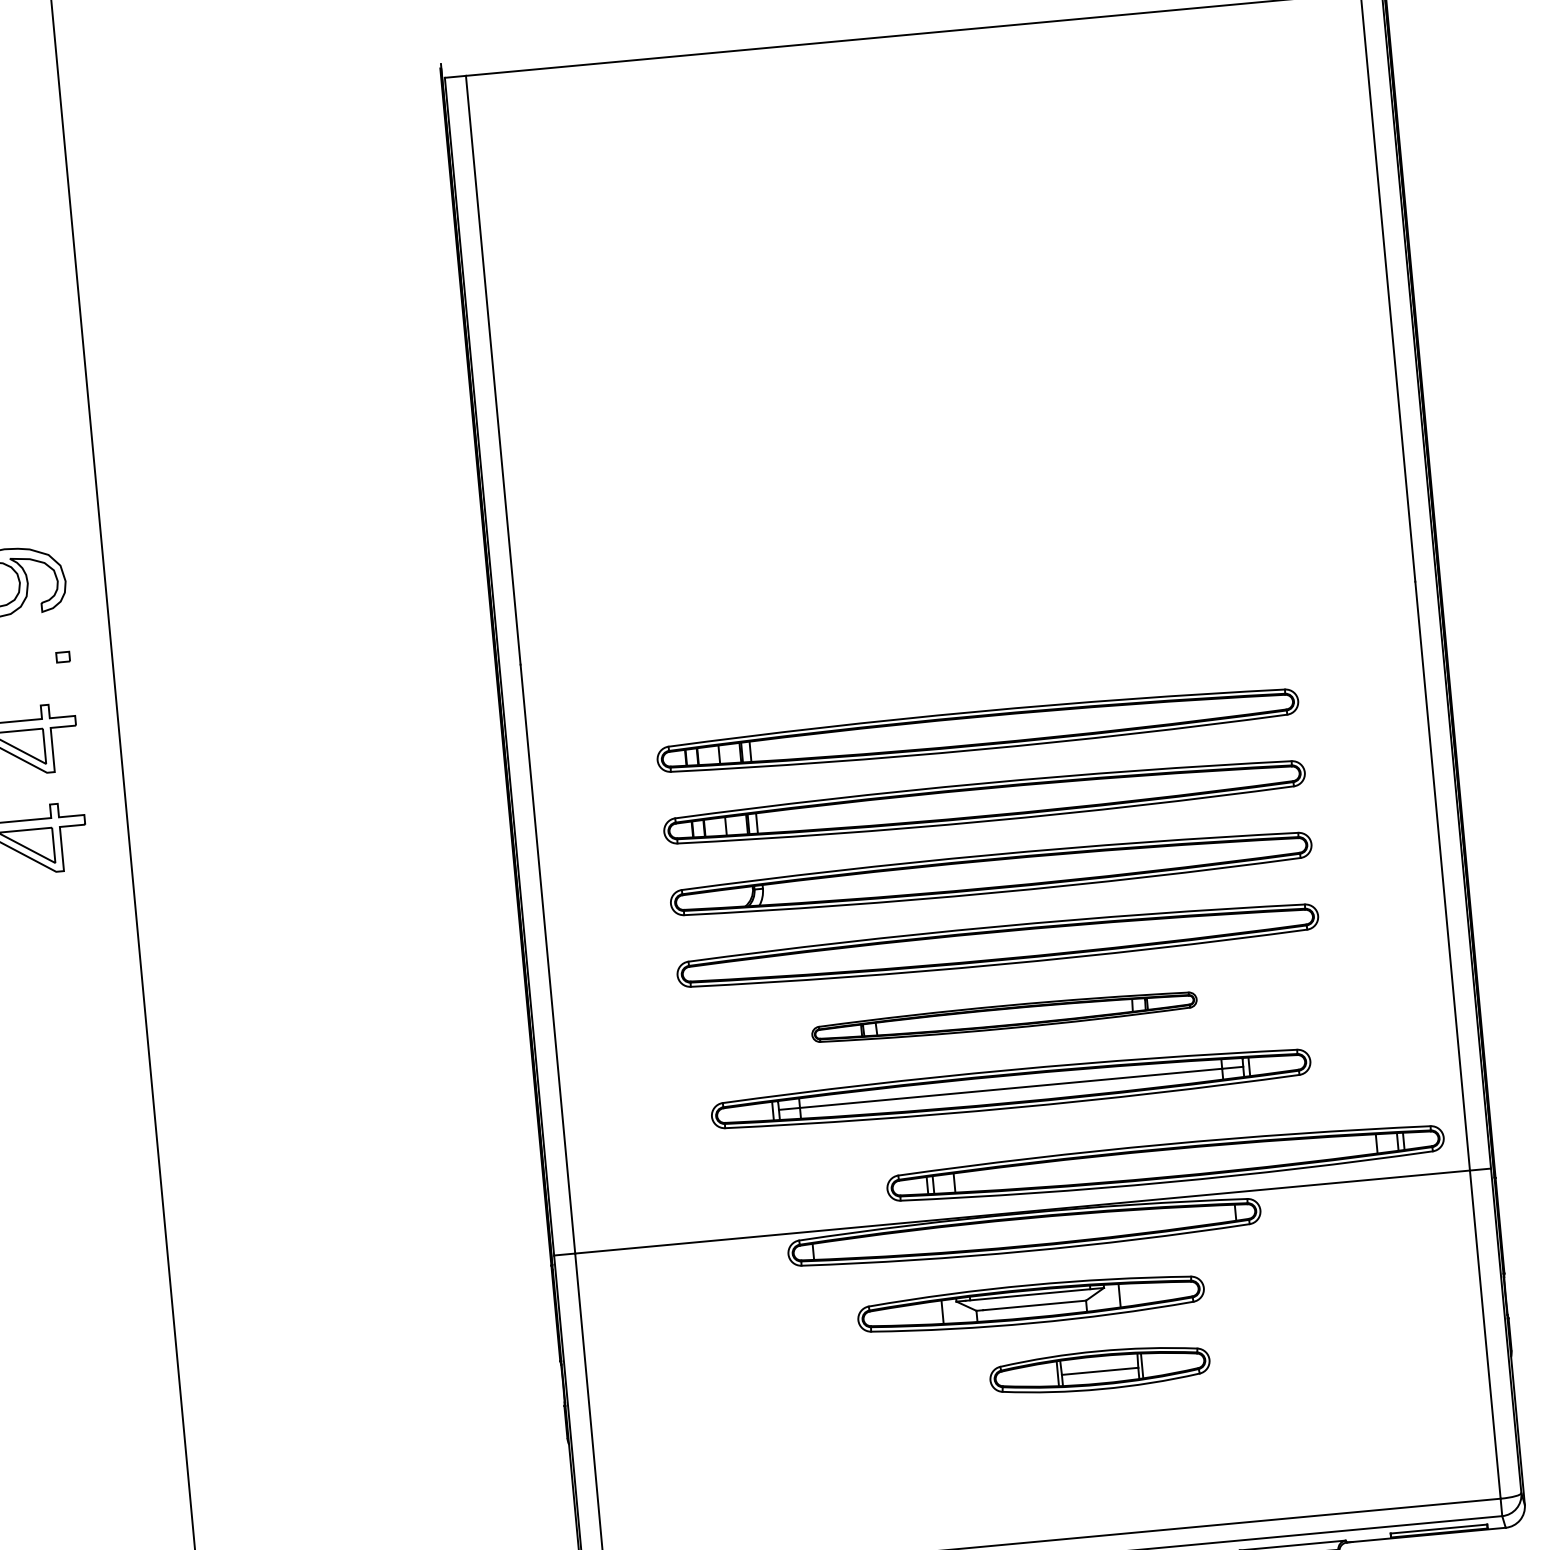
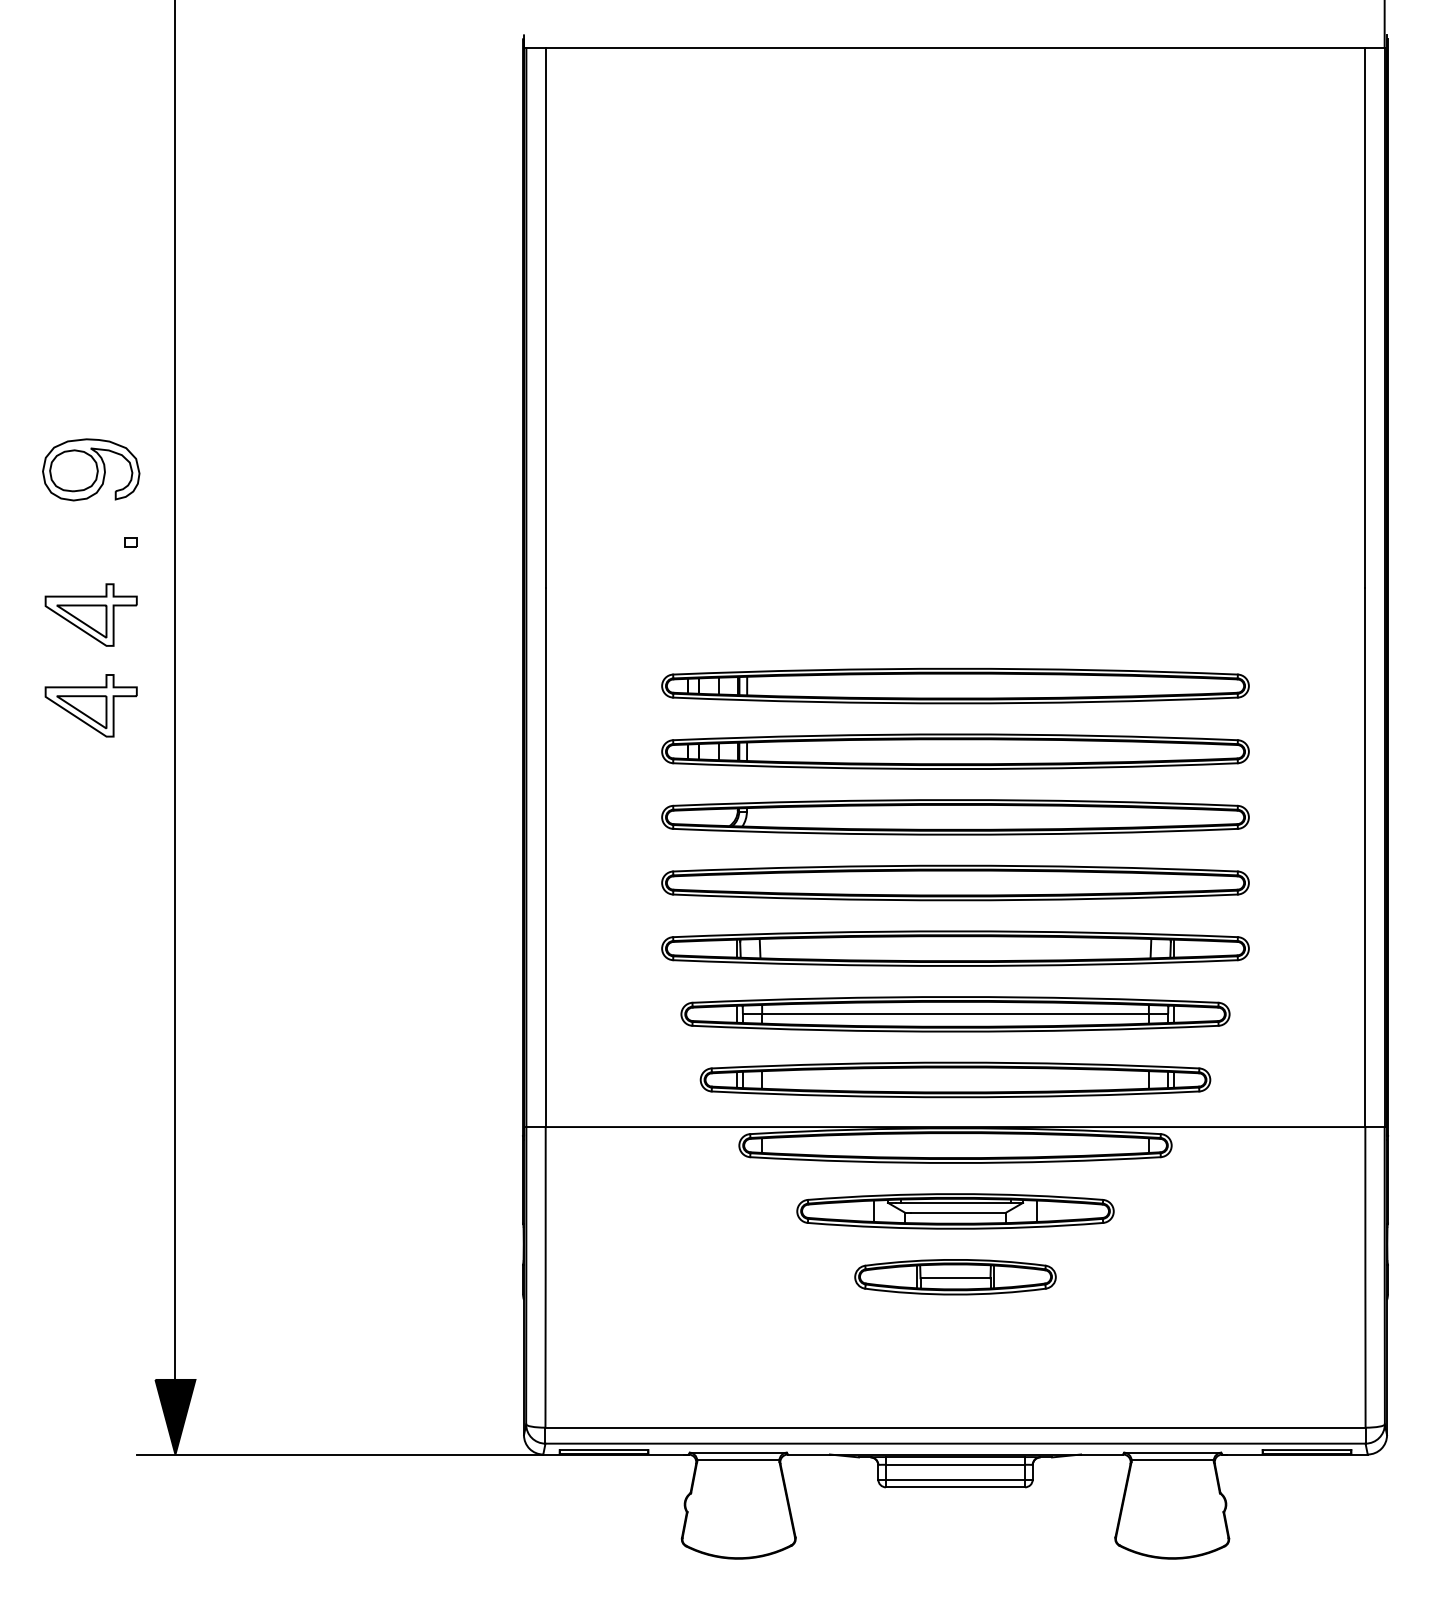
part: (1004, 1017) -> (955, 948), size x1.67
part: (1165, 1162) -> (955, 1079), moved
part: (1100, 1370) -> (955, 1277), moved

